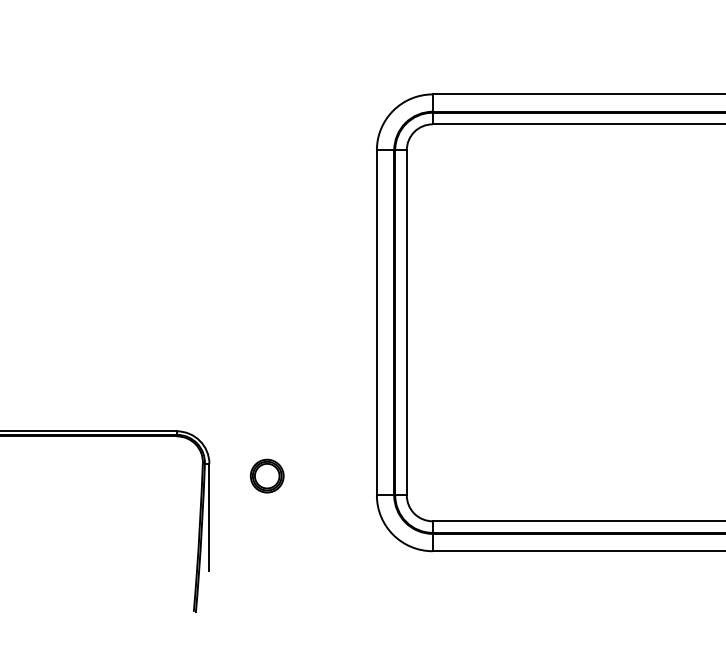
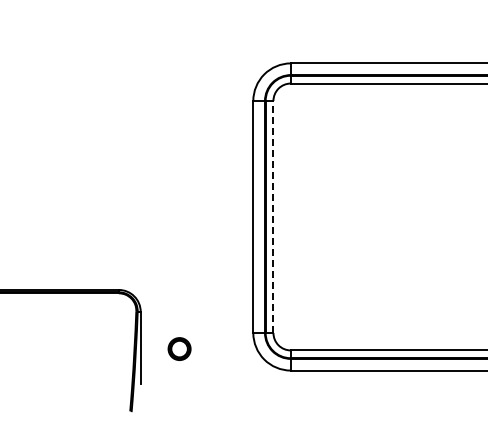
line: (406, 322) -> (273, 216), solid -> dashed
part: (267, 475) -> (179, 348), moved

